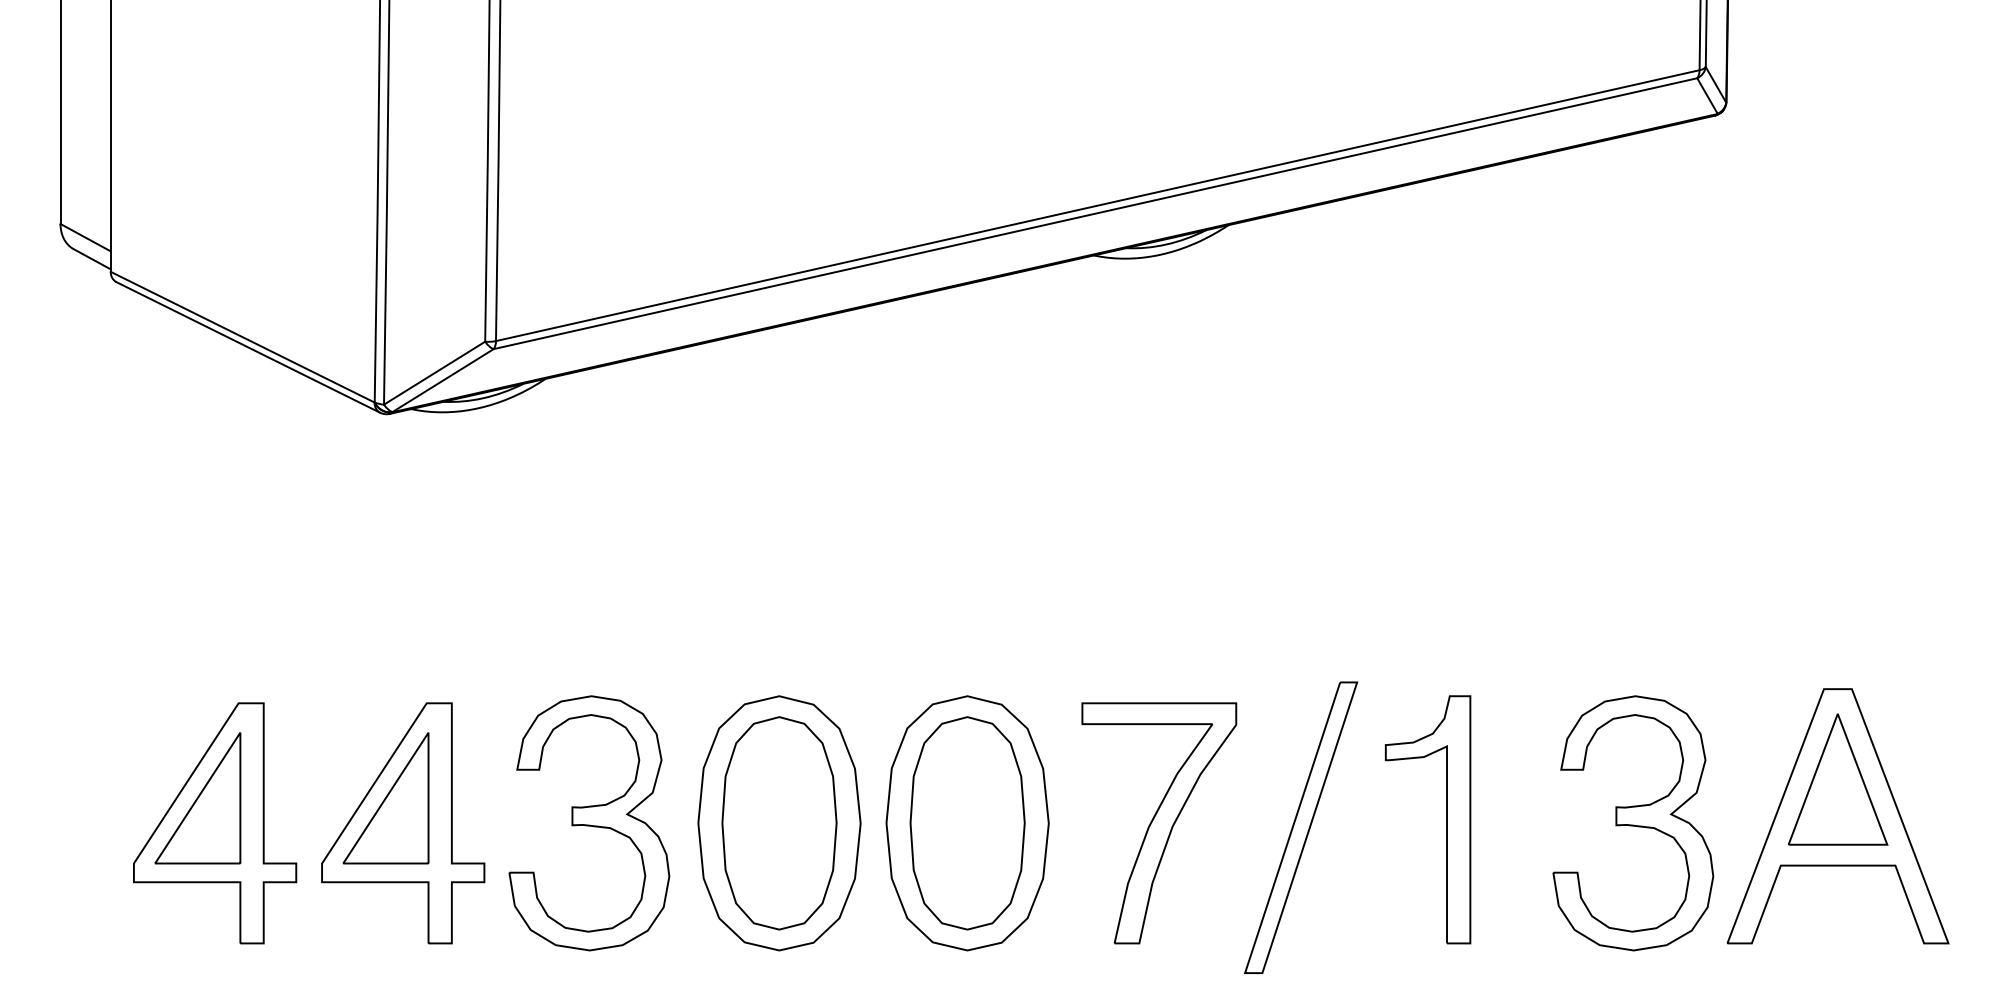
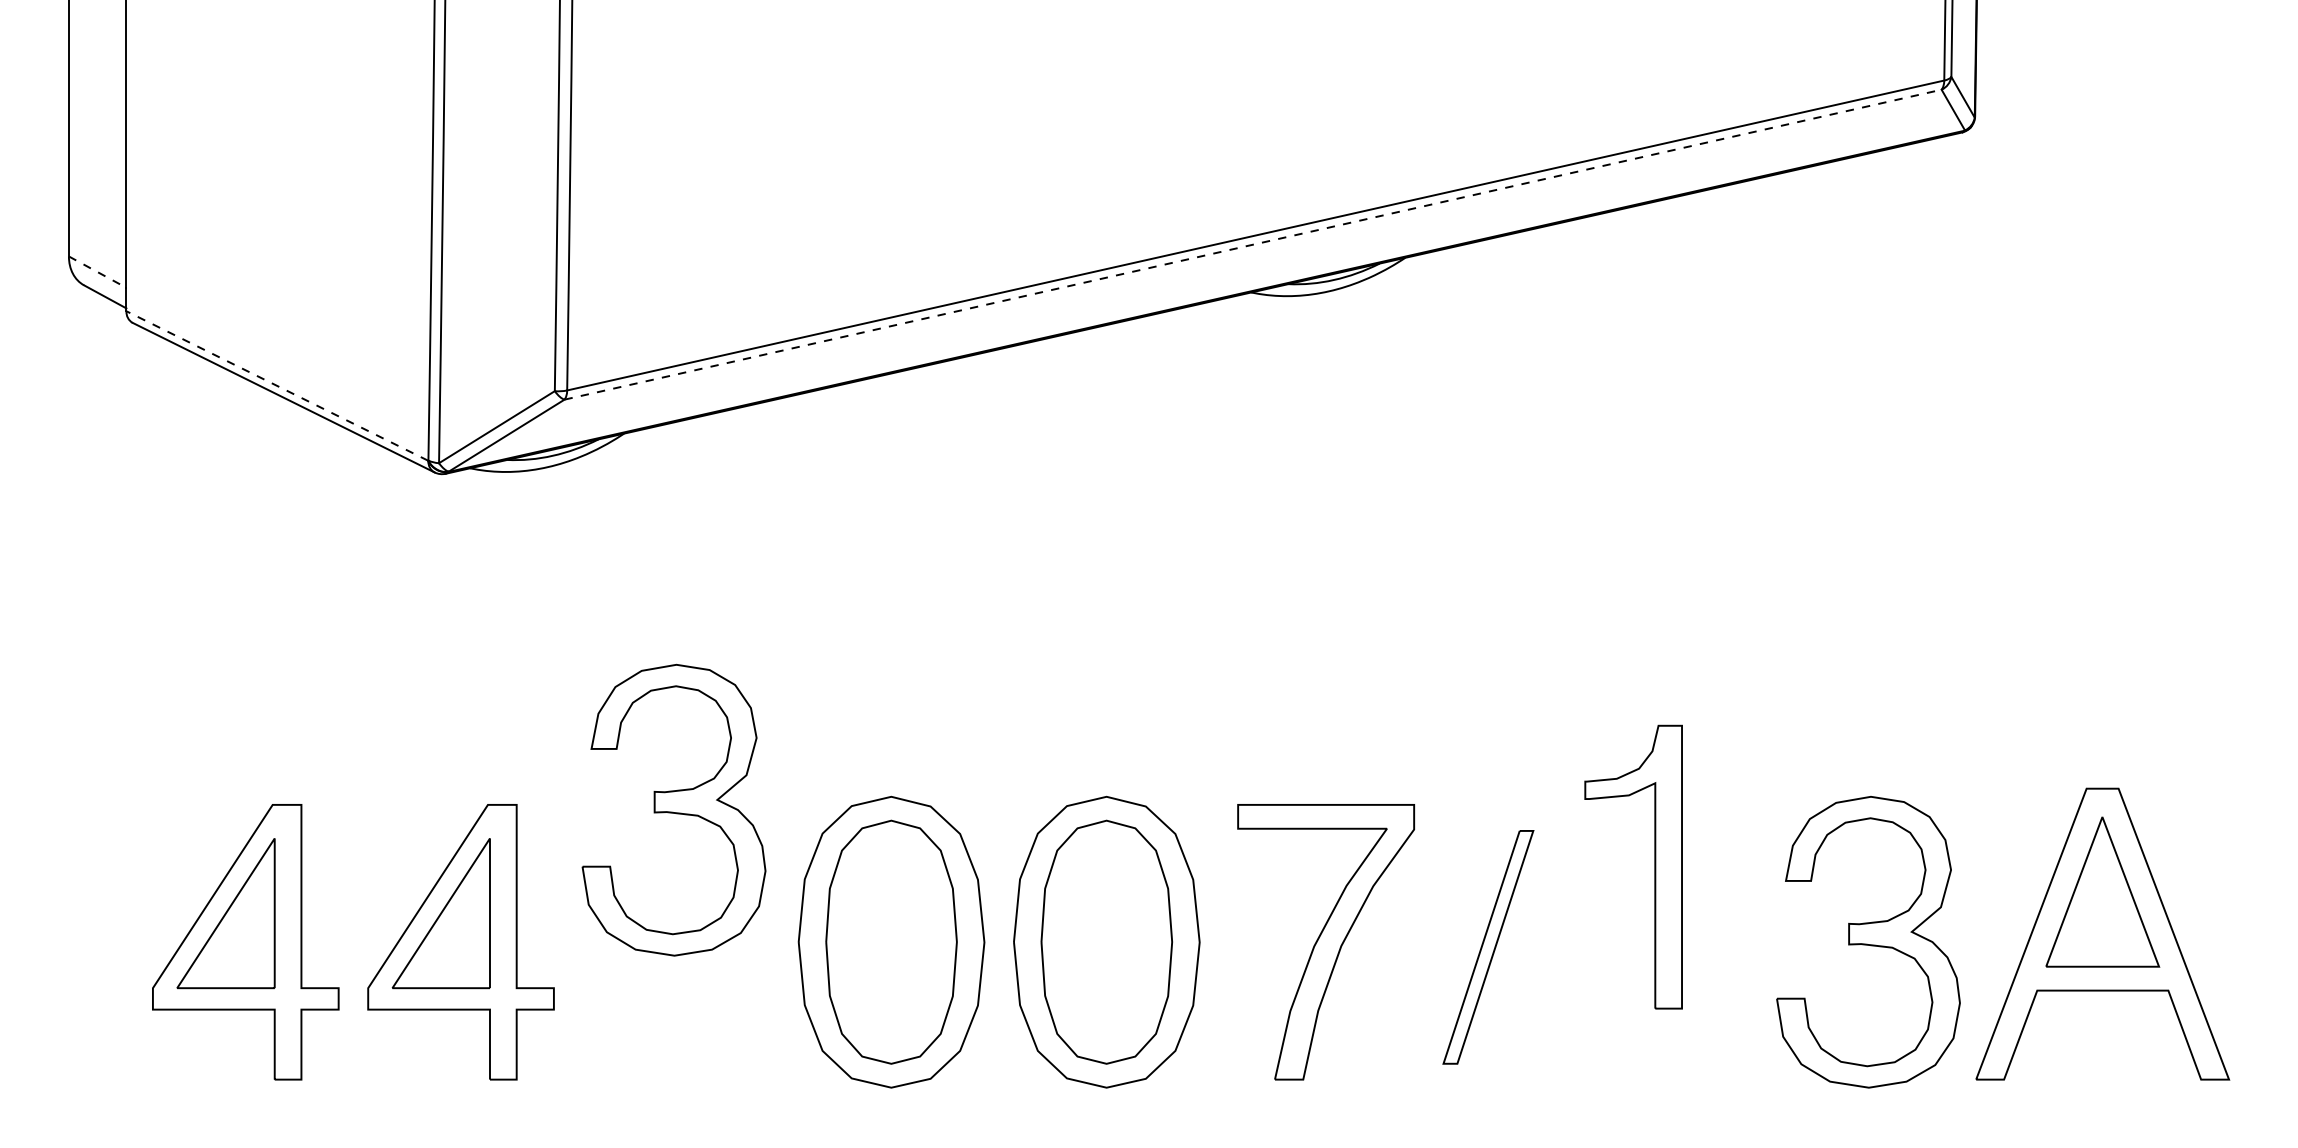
line: (1095, 213) -> (1253, 244), solid -> dashed
line: (85, 237) -> (97, 272), solid -> dashed
line: (241, 336) -> (276, 385), solid -> dashed
part: (1446, 819) -> (1654, 866), moved
part: (588, 822) -> (673, 809), moved
part: (1301, 827) -> (1488, 947), size x0.7

